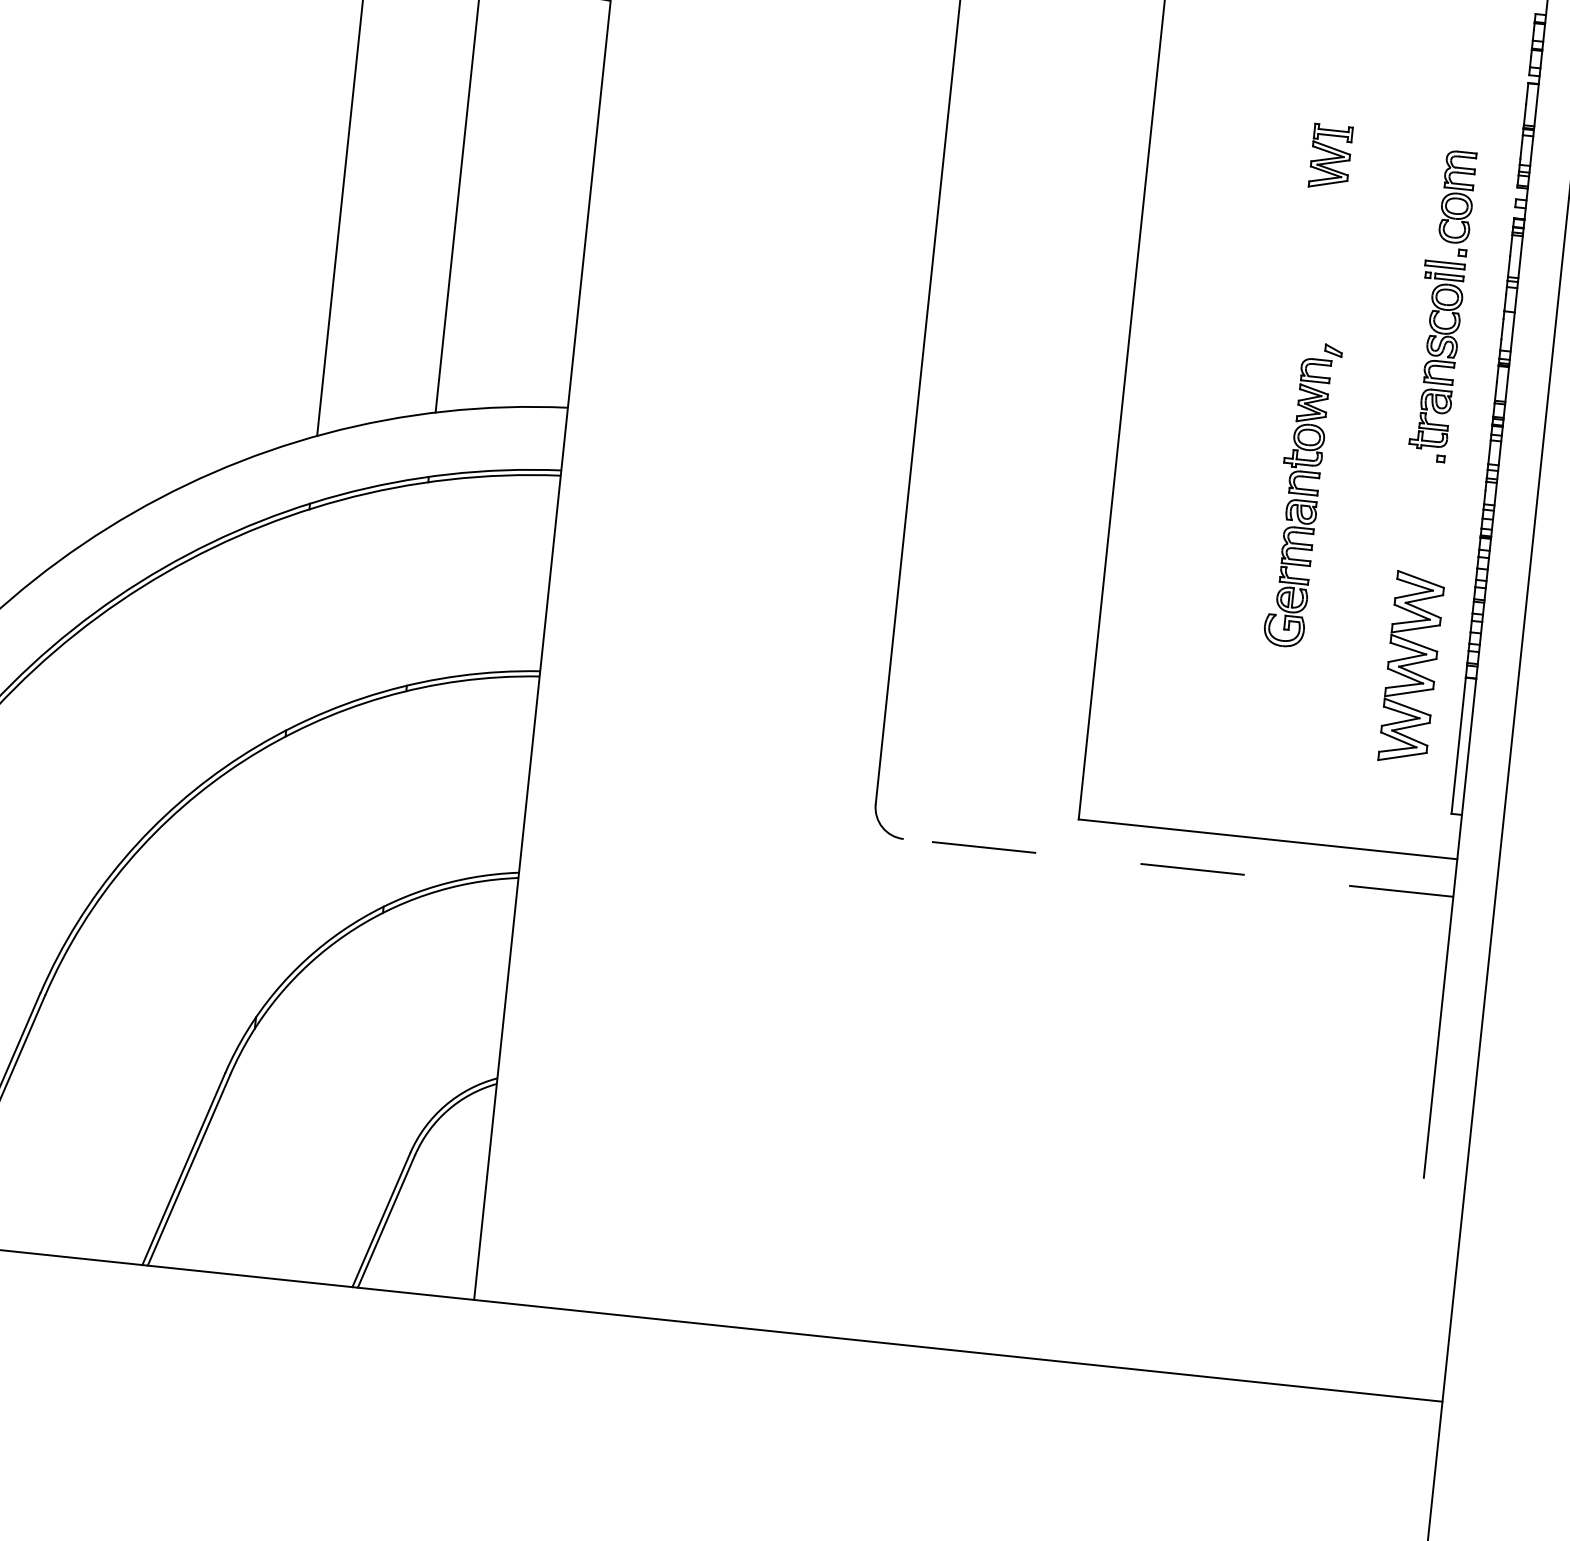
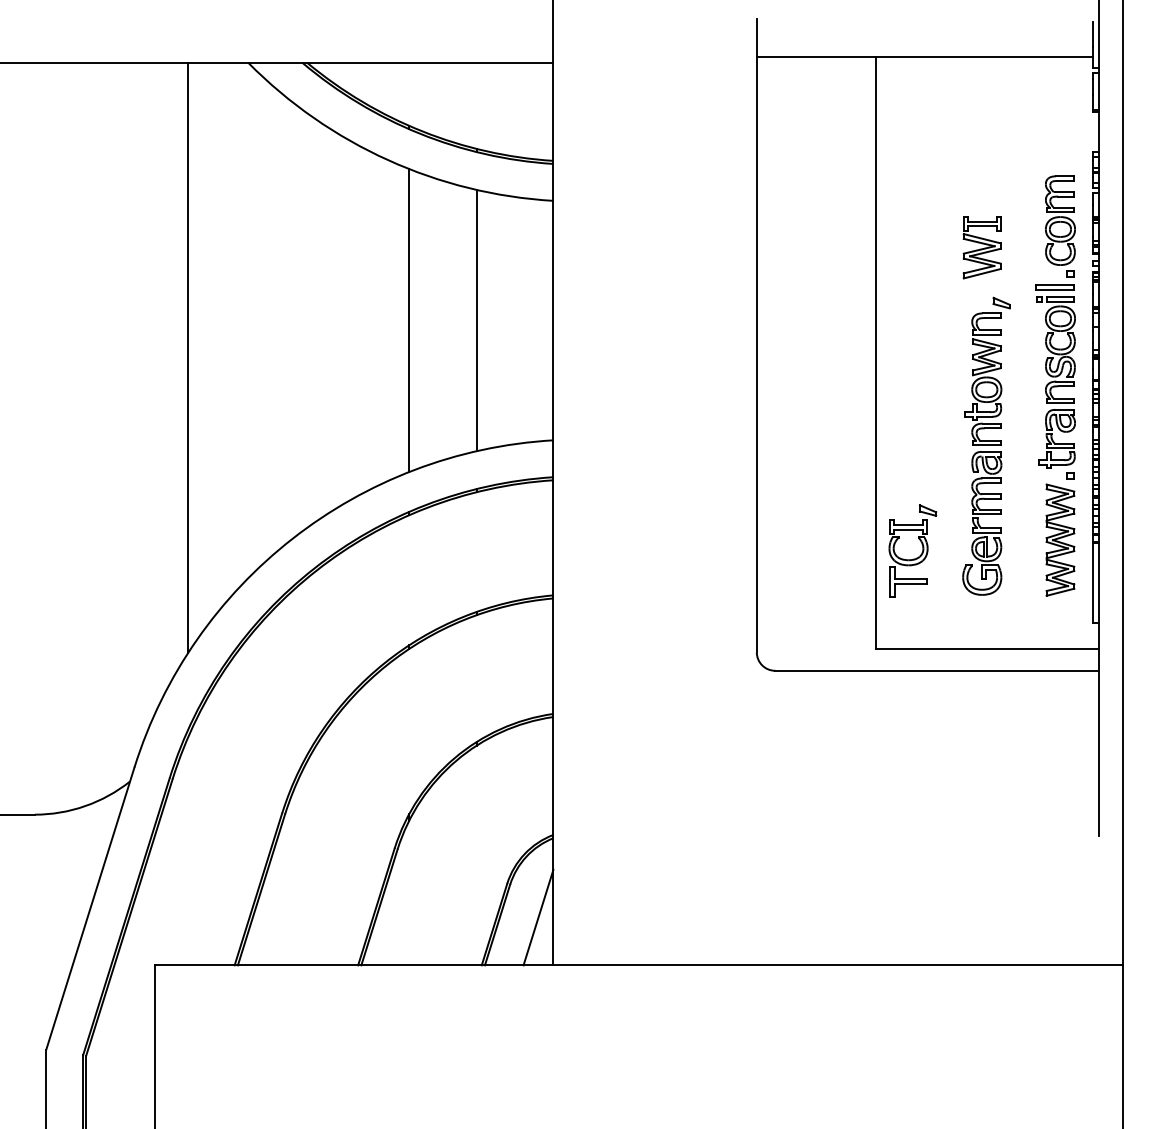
part: (1329, 156) -> (981, 247), size x1.67
part: (1441, 305) -> (1055, 327), size x1.67
part: (1302, 493) -> (986, 445), size x1.67
part: (1163, 671) -> (916, 557), added
line: (1177, 867) -> (936, 670), dashed -> solid
line: (457, 1215) -> (538, 917), added

